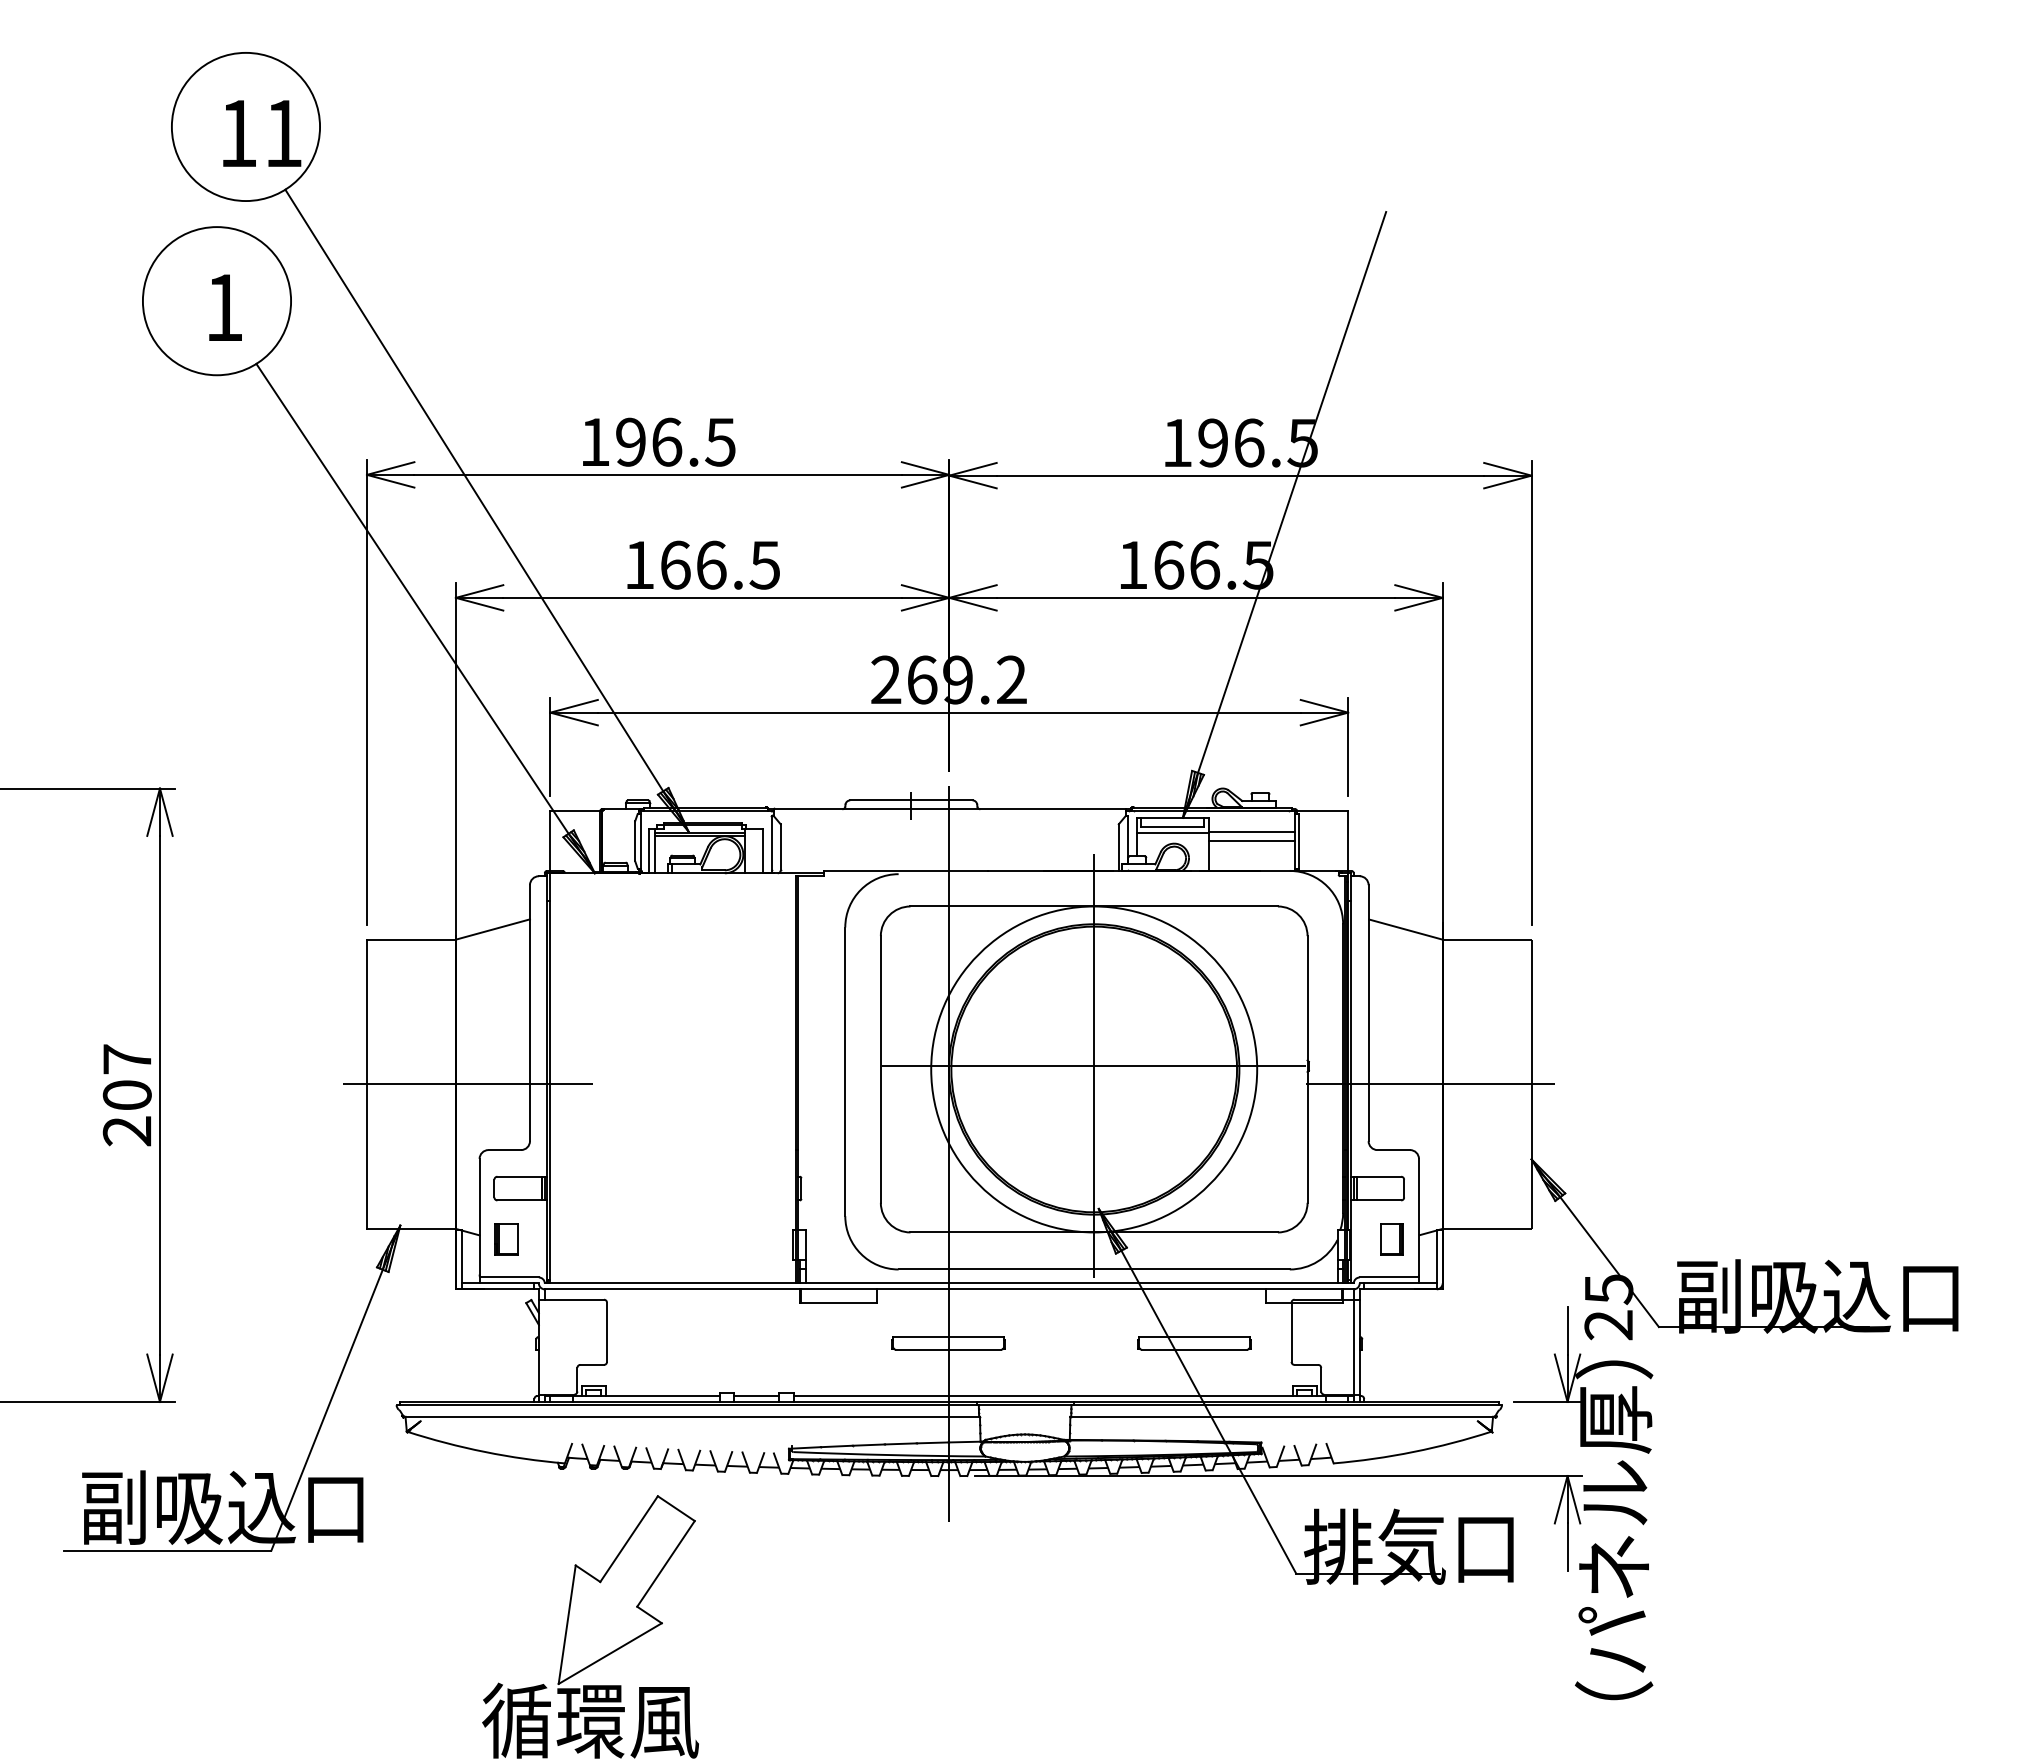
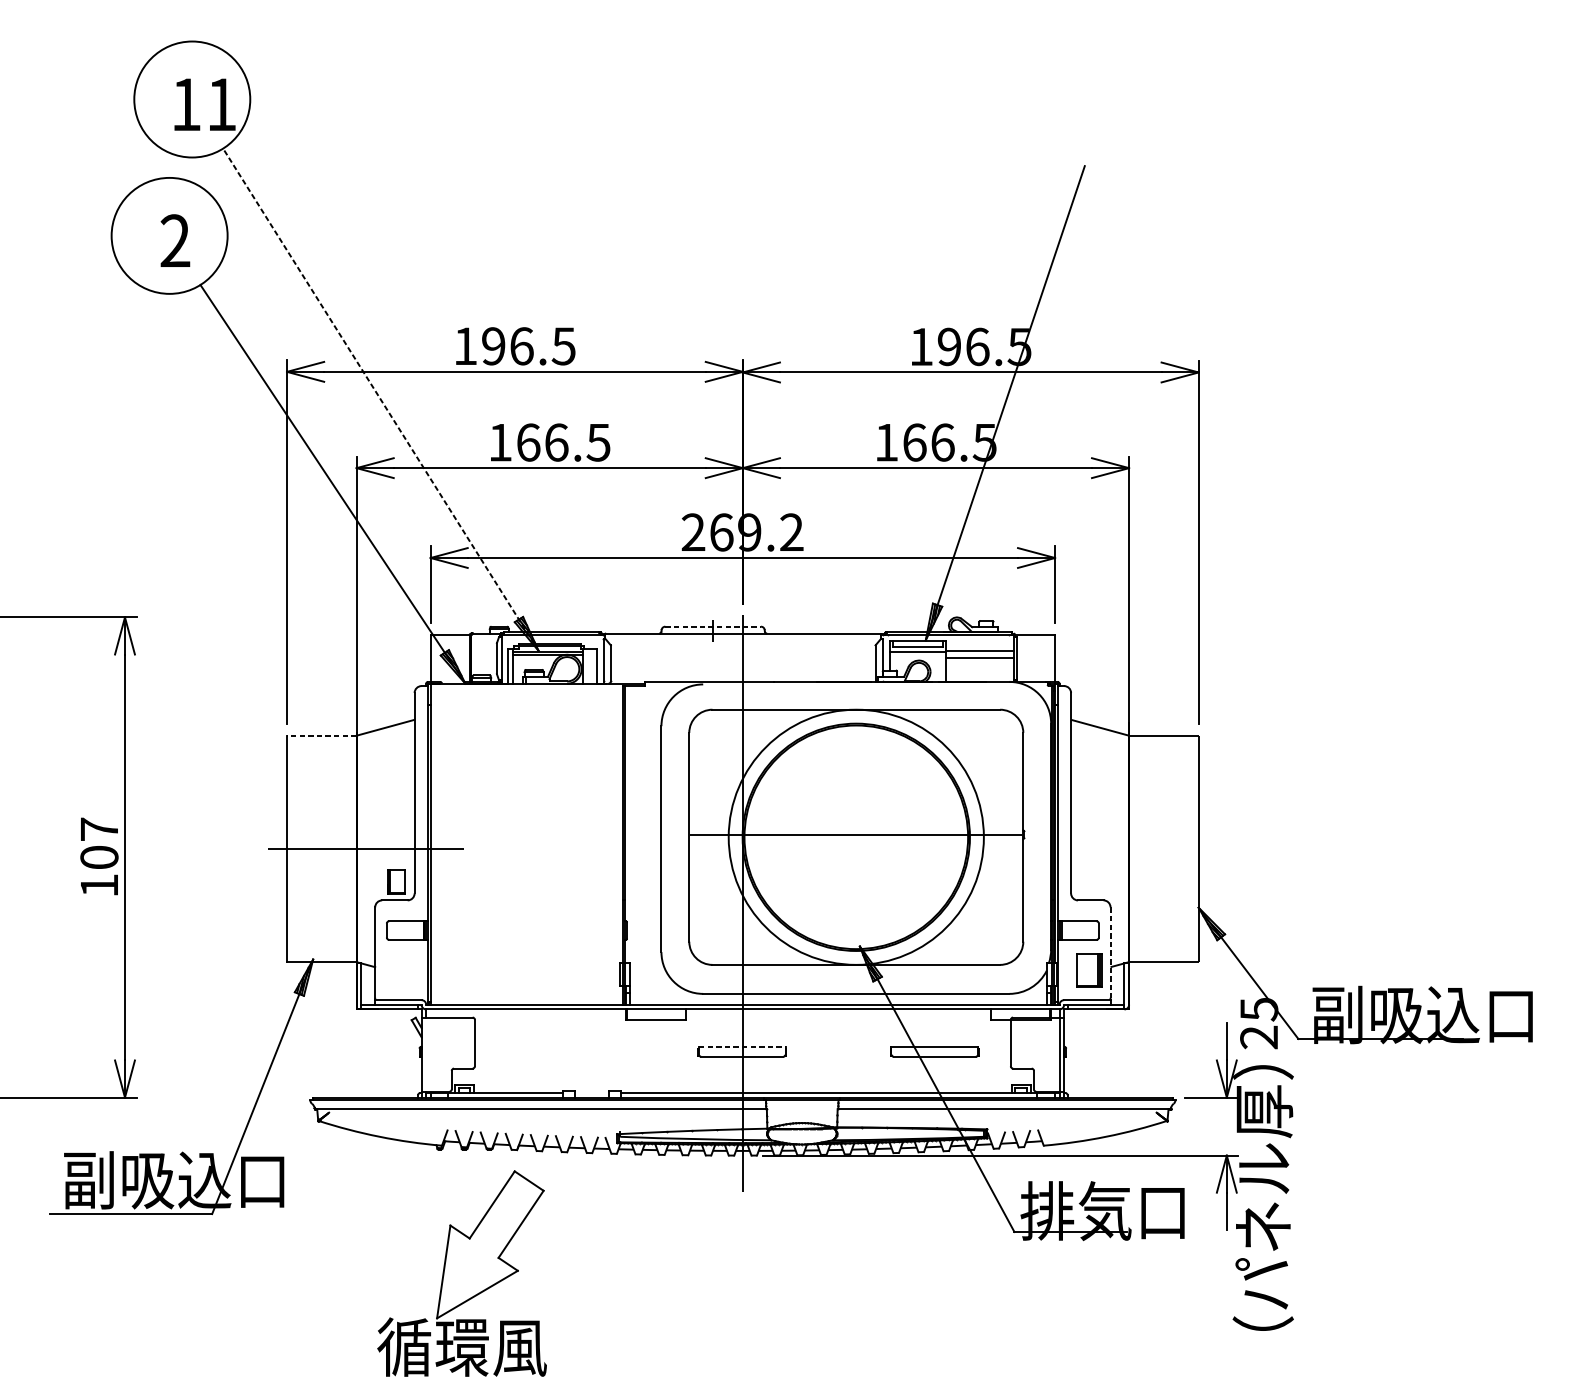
text: (224, 306) -> (175, 240), 1 -> 2
line: (486, 510) -> (380, 399), solid -> dashed
line: (911, 800) -> (713, 626), solid -> dashed
line: (410, 939) -> (321, 735), solid -> dashed
line: (1094, 1066) -> (856, 834), removed
line: (1430, 1084) -> (1119, 849), removed
text: (126, 1131) -> (98, 885), 207 -> 107
line: (1418, 1216) -> (1110, 952), solid -> dashed
part: (506, 1239) -> (396, 881), moved
part: (1391, 1239) -> (1089, 970), size x1.4
line: (949, 1337) -> (743, 1047), solid -> dashed
line: (756, 1396) -> (591, 1093), removed

